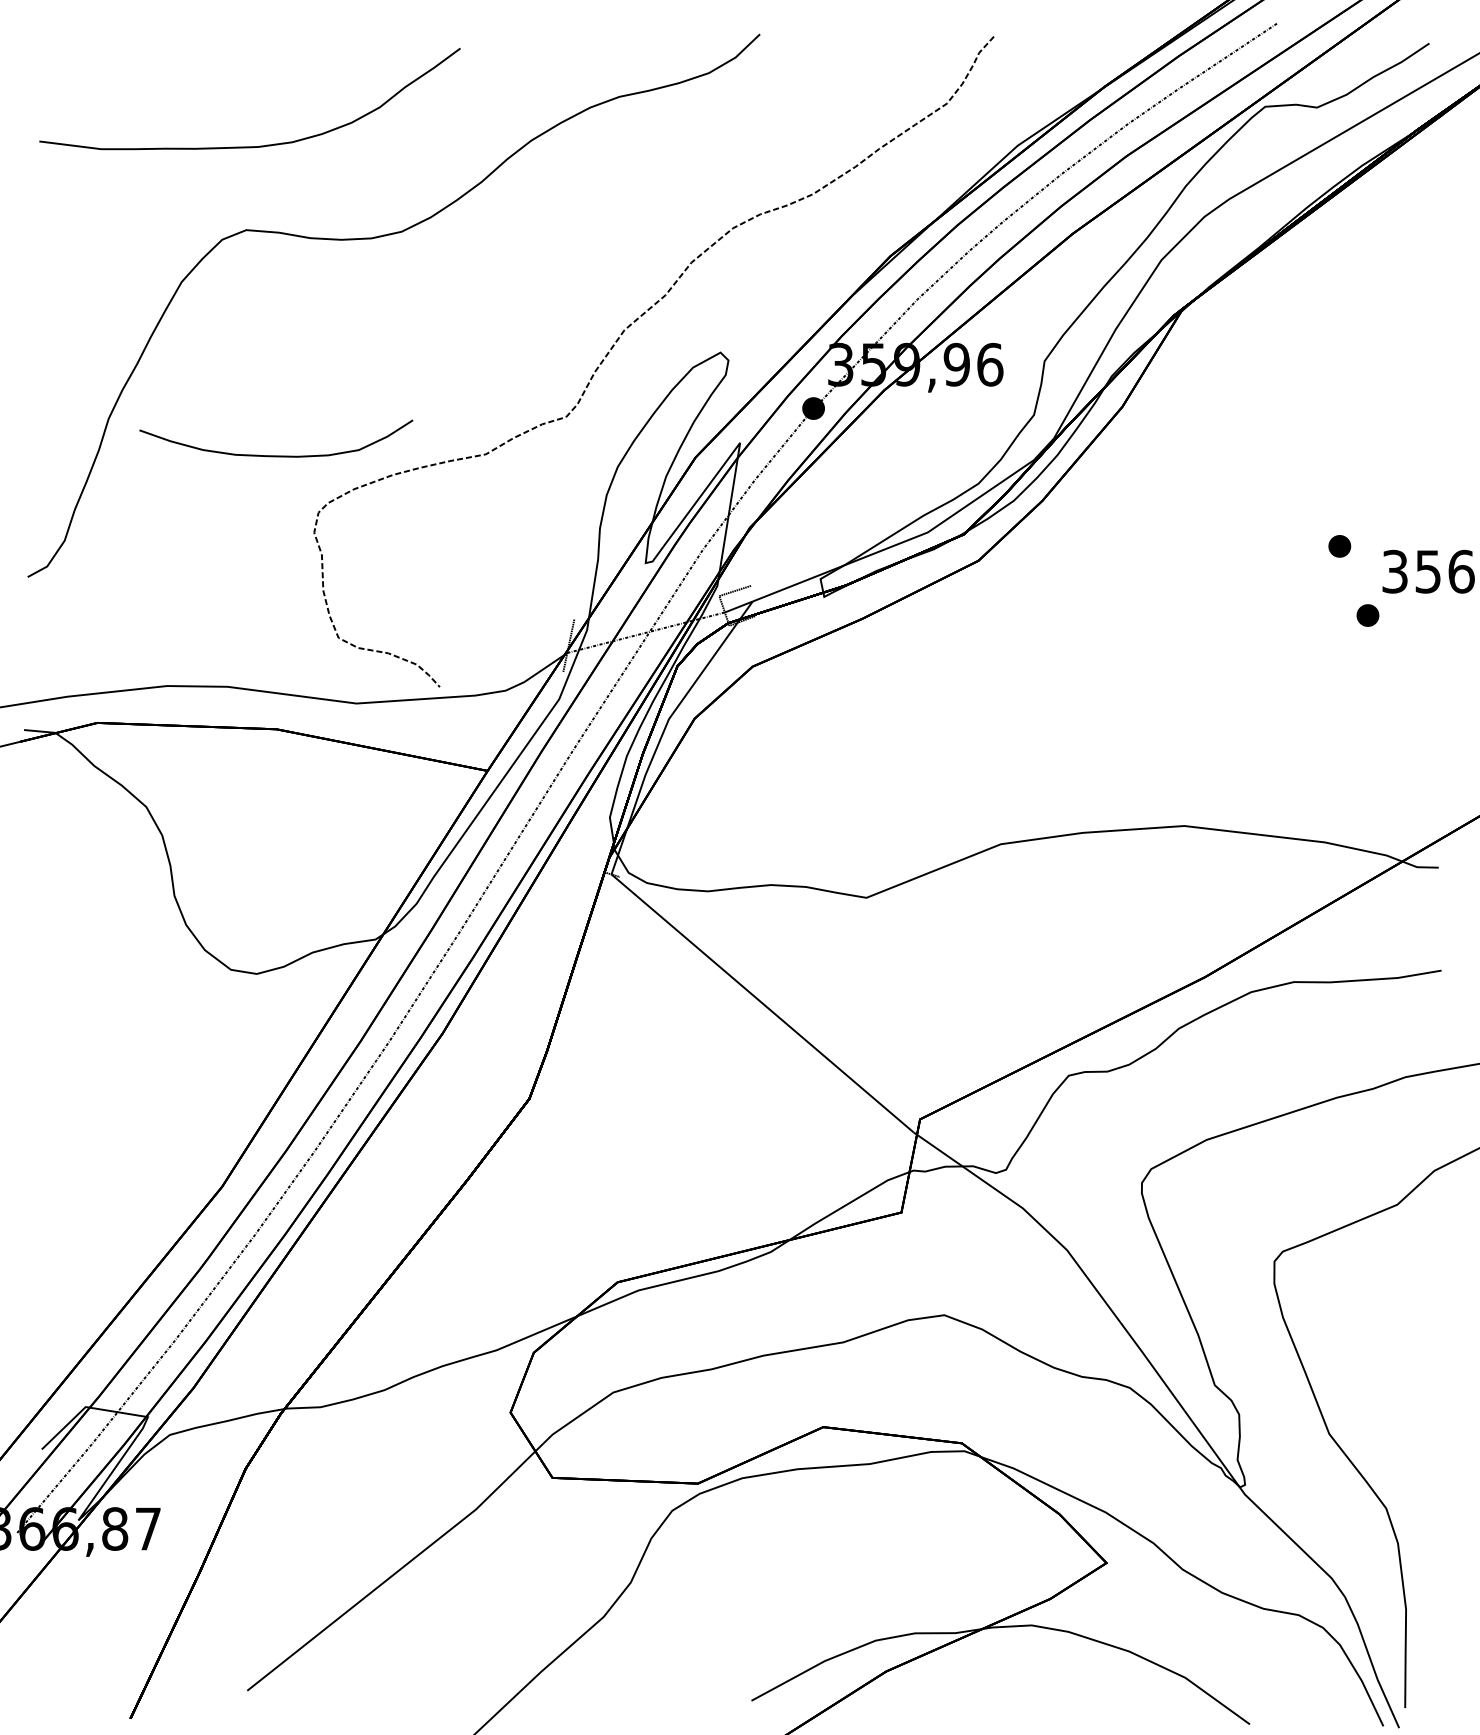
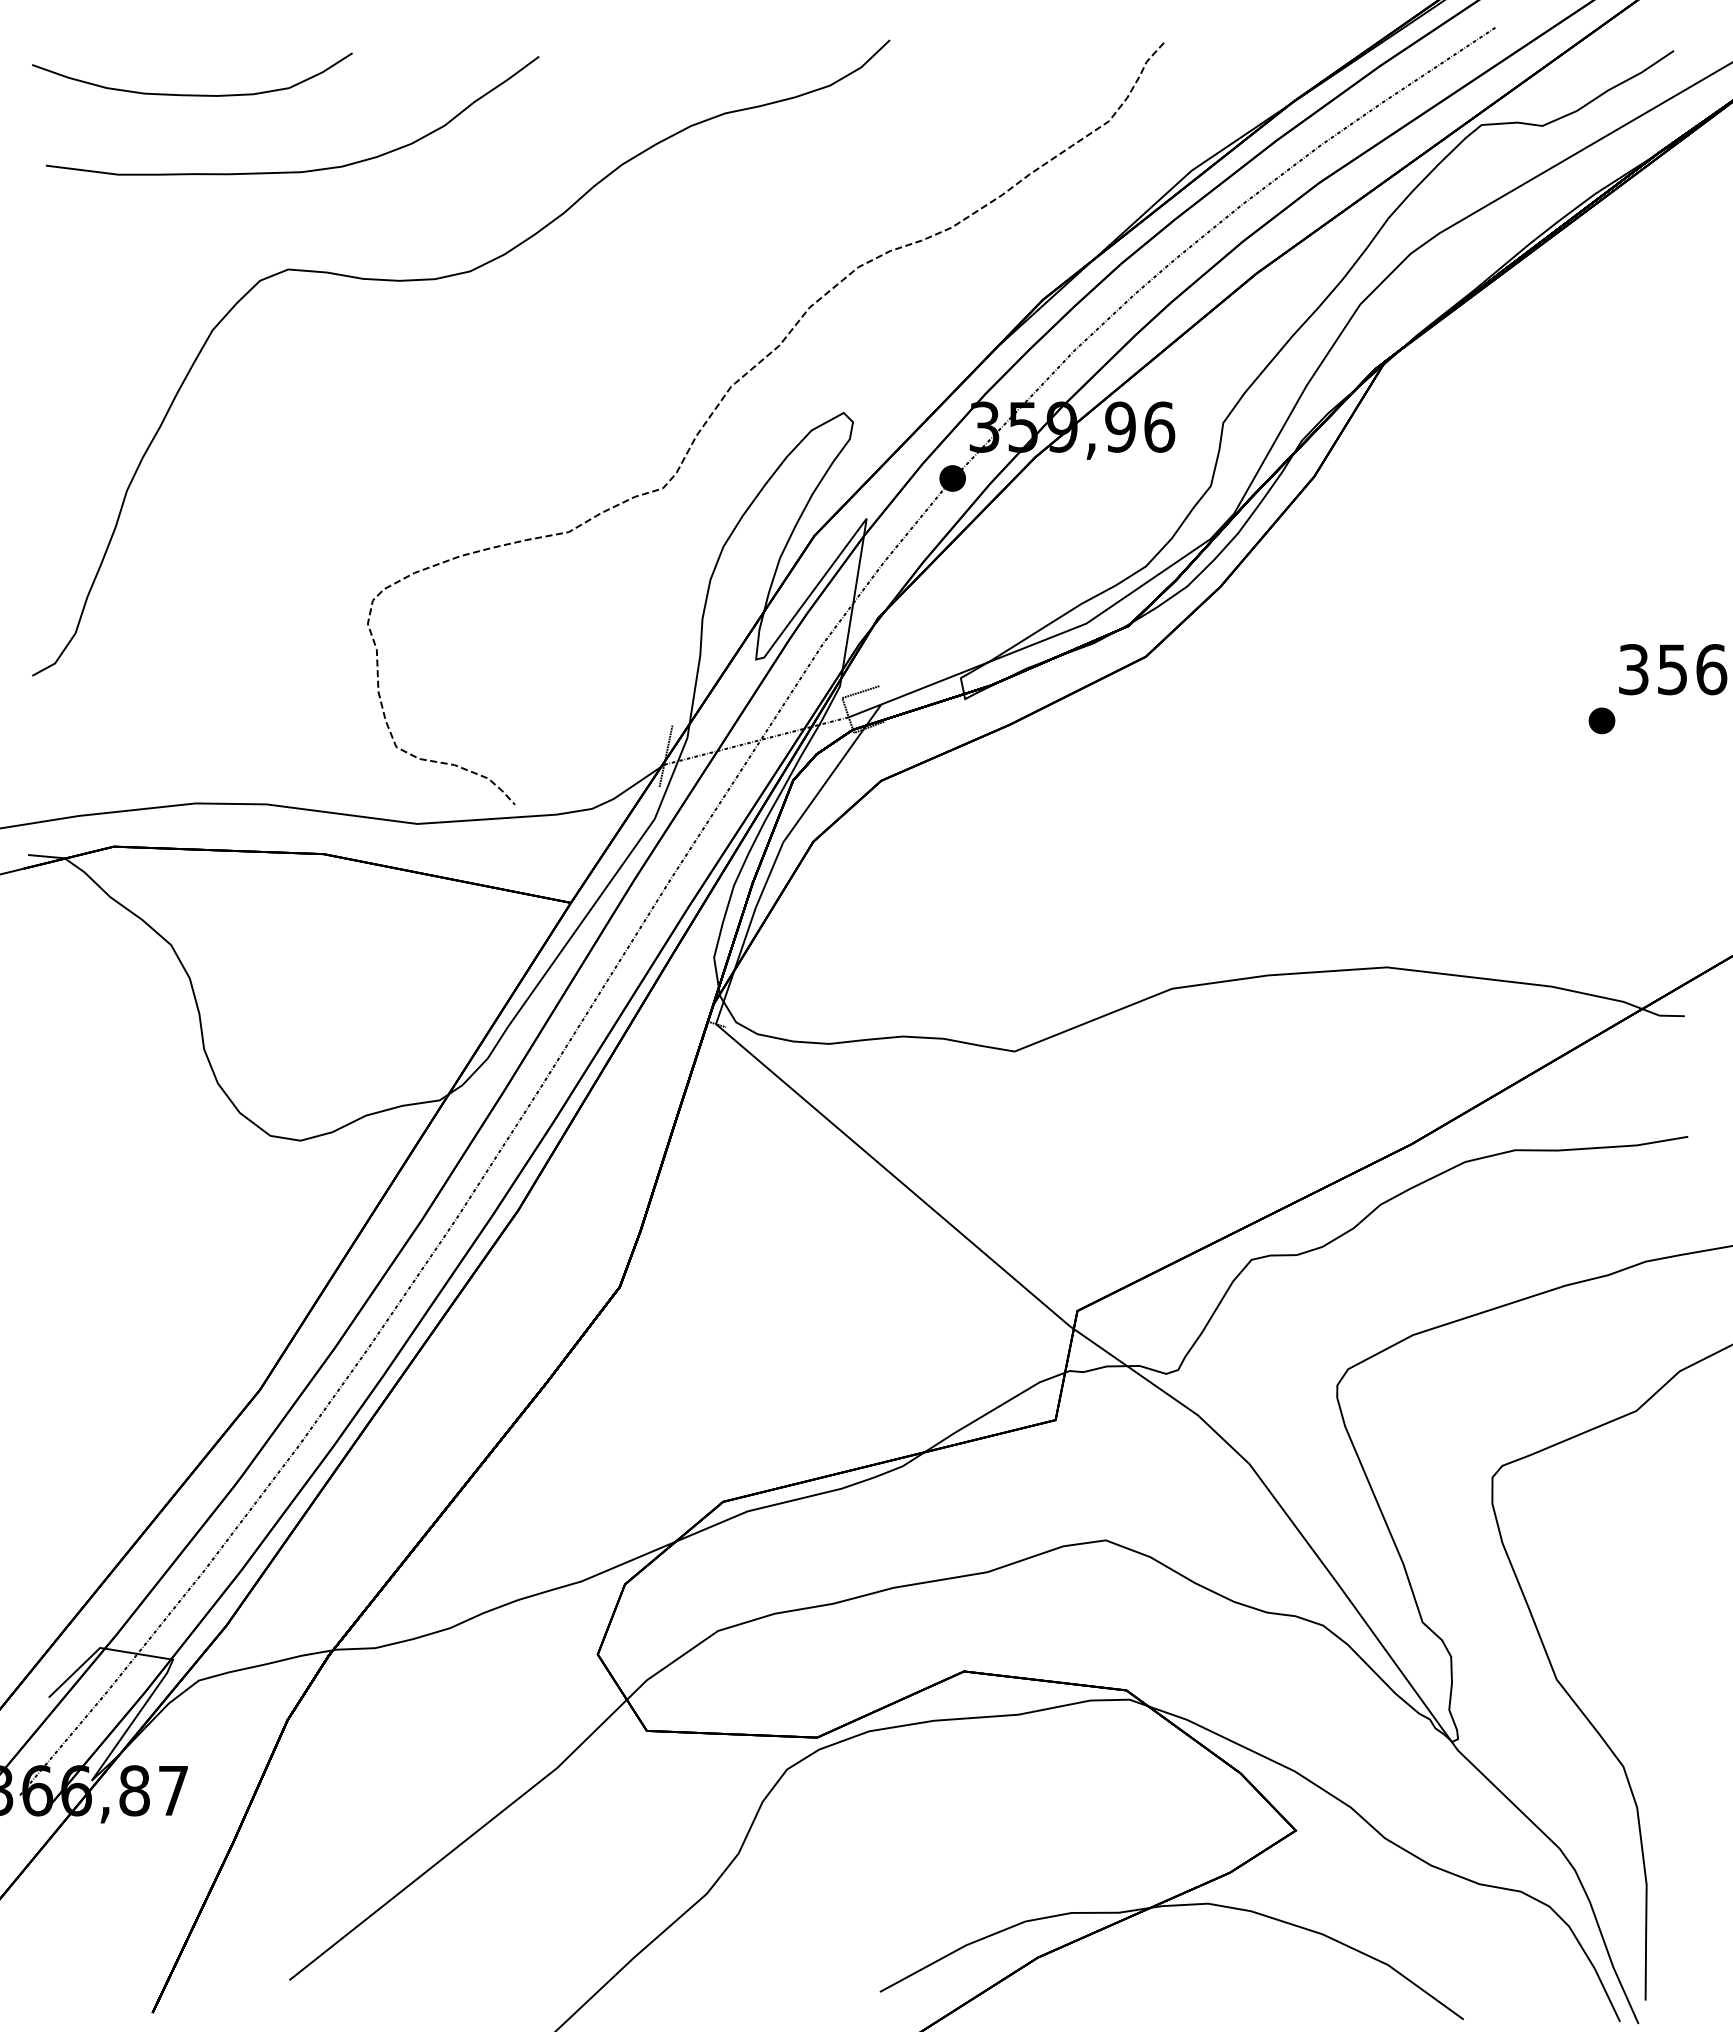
curve: (276, 455) -> (192, 94), moved
part: (1339, 546) -> (1568, 639), removed

